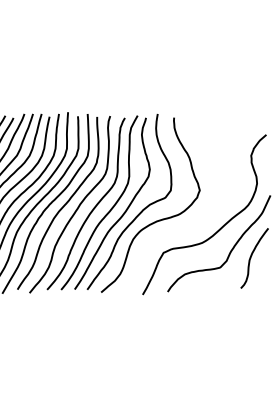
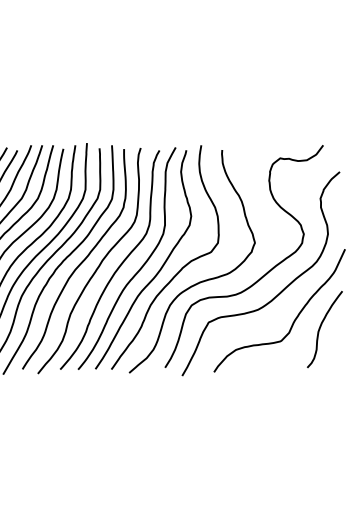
curve: (202, 218) -> (258, 278), added

